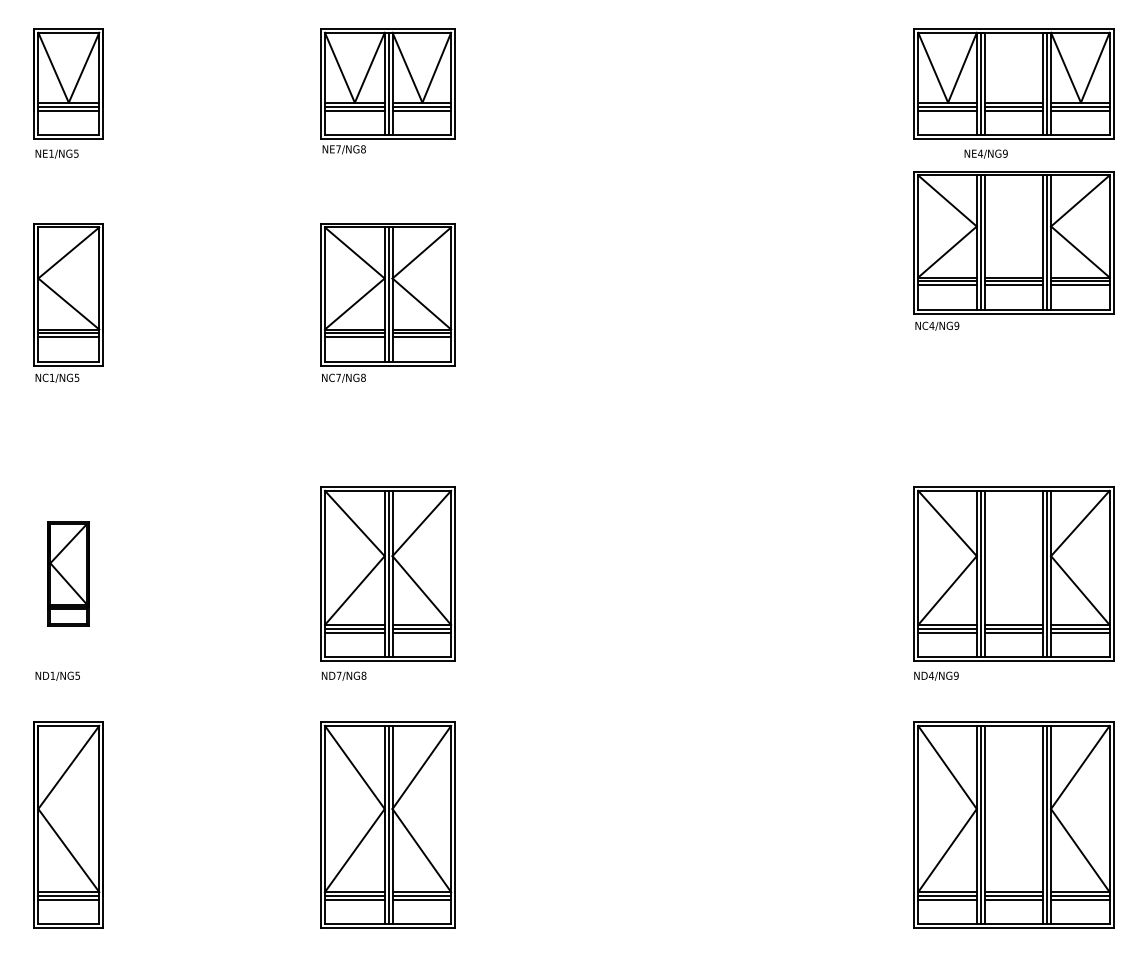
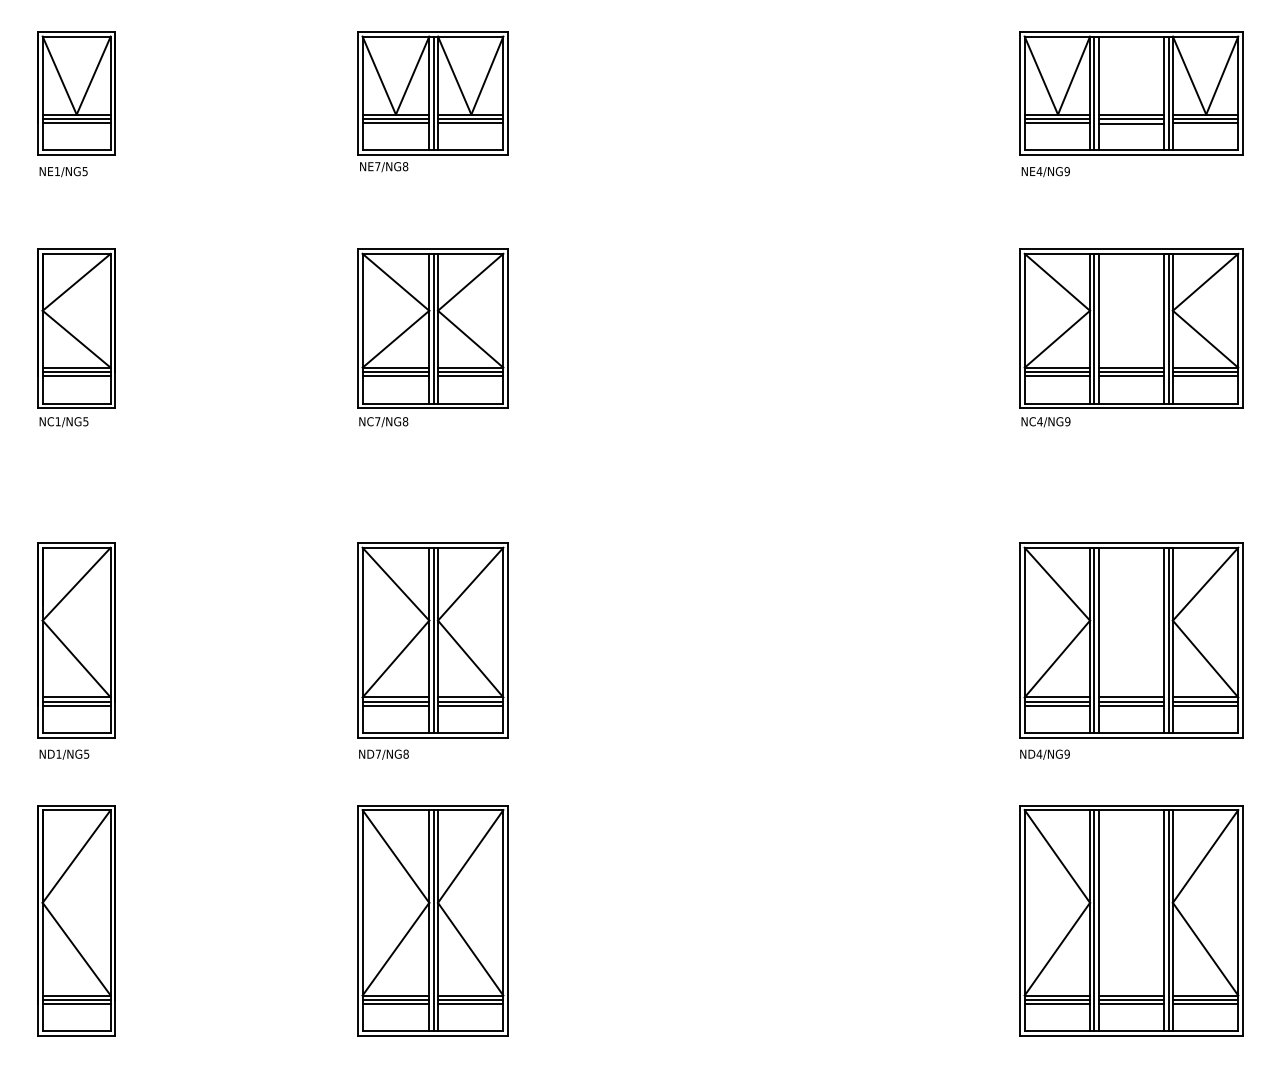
text: (985, 153) -> (1045, 171), moved
part: (1013, 250) -> (1130, 337), moved
part: (68, 573) -> (76, 640), size x1.67

